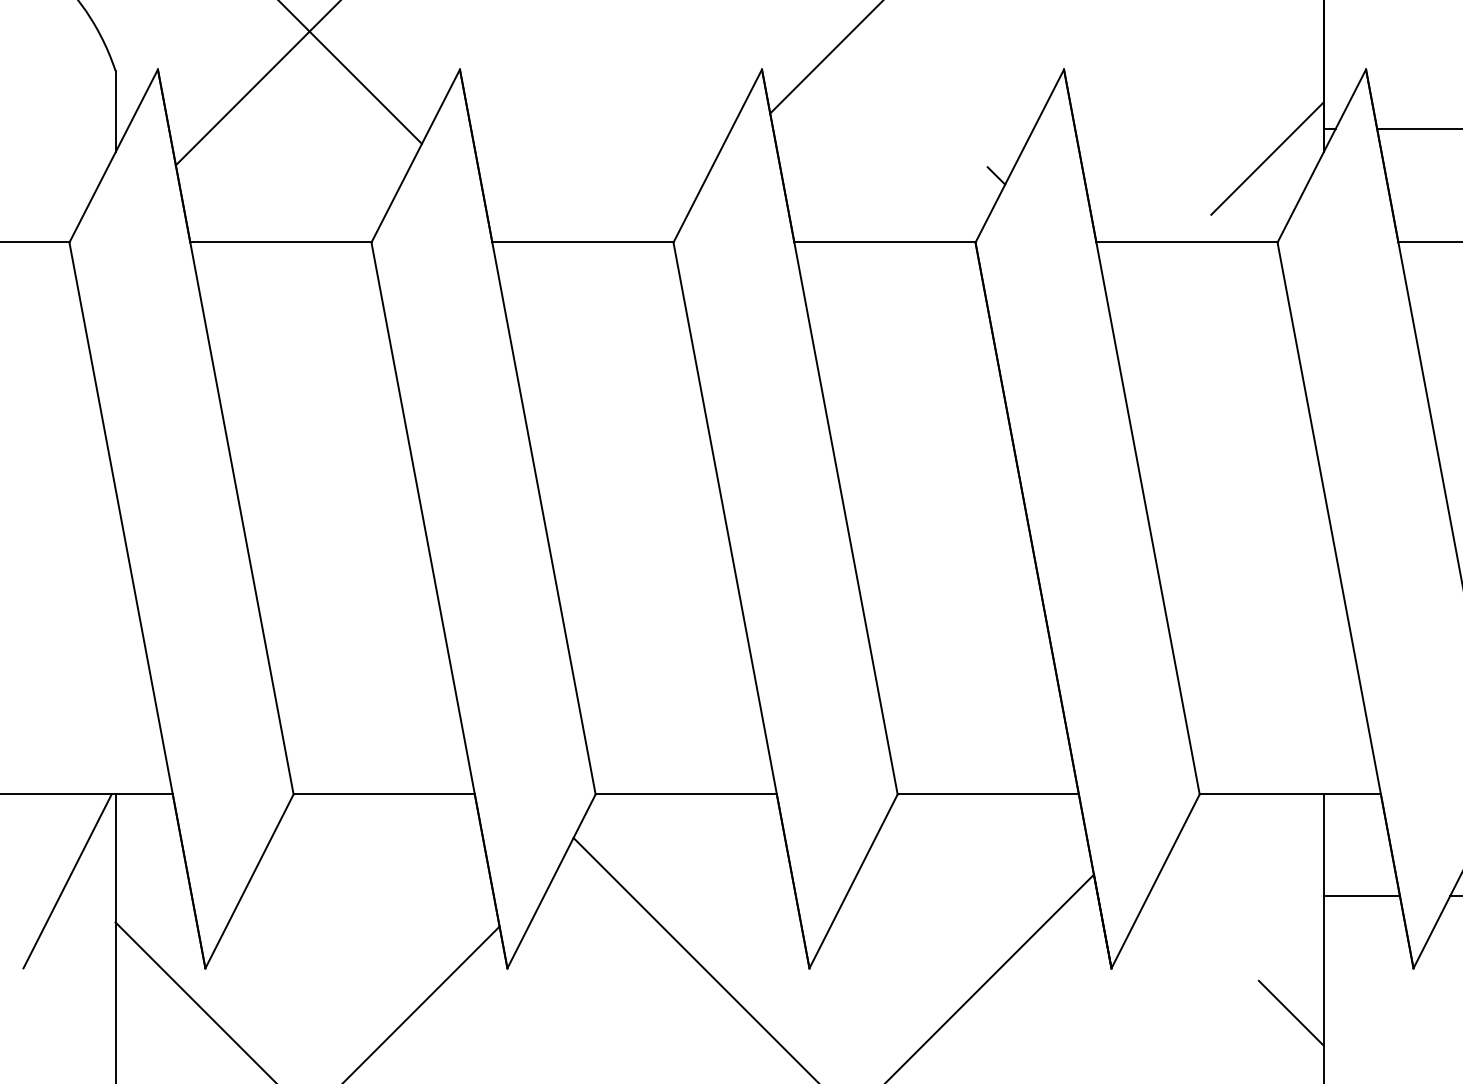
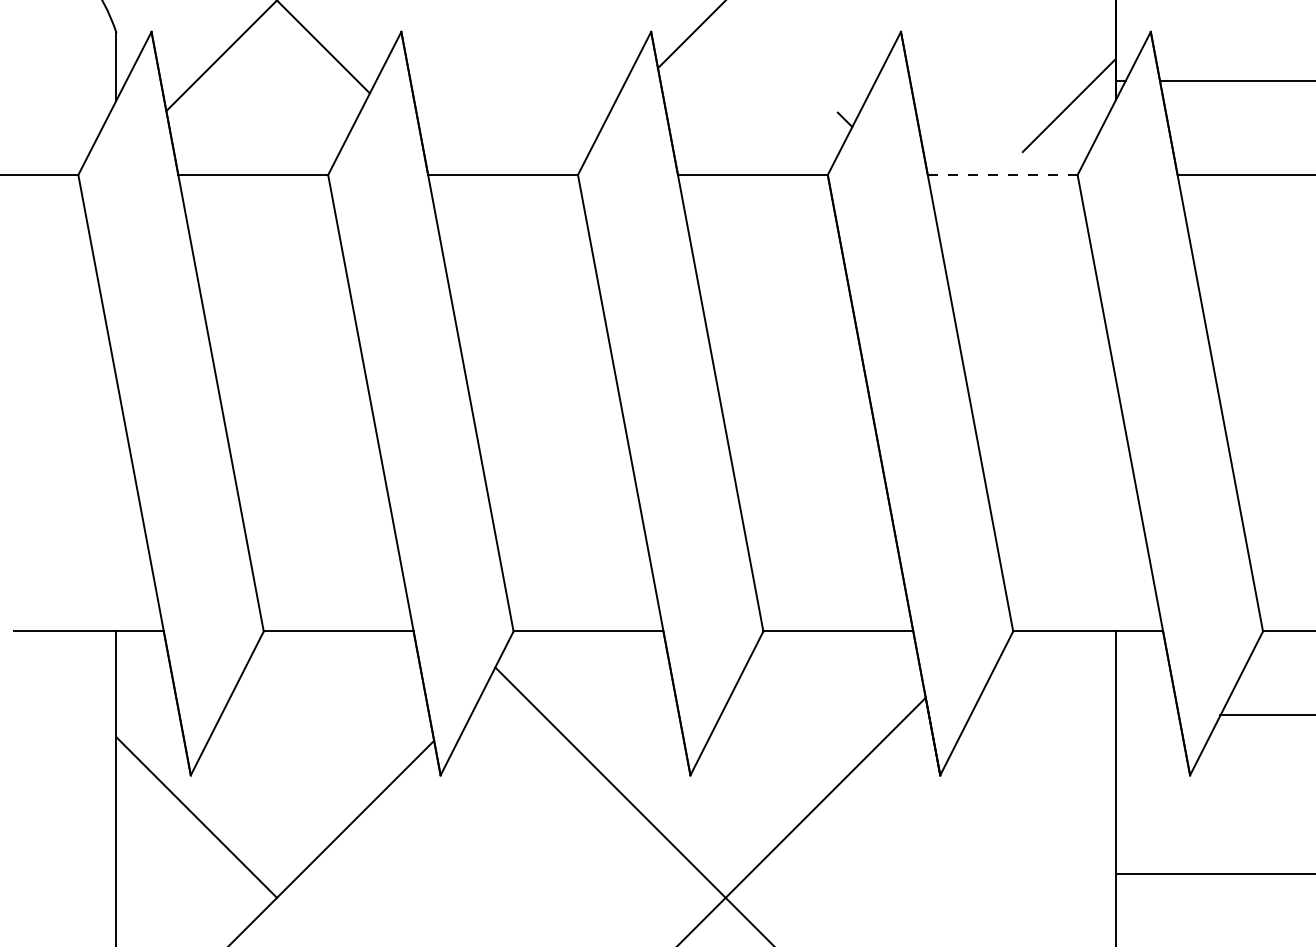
line: (1186, 241) -> (1002, 174), solid -> dashed
line: (67, 881) -> (76, 703), removed
line: (1360, 896) -> (1146, 715), removed
line: (1290, 1013) -> (1088, 812), removed

